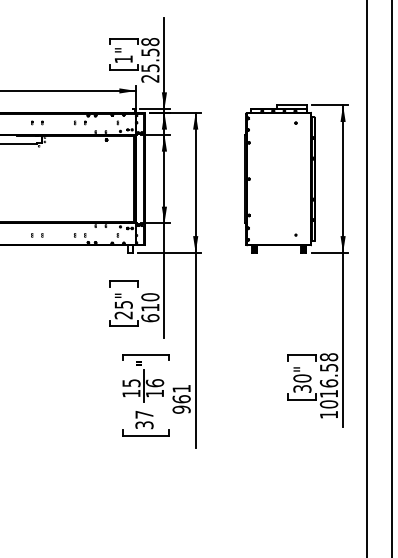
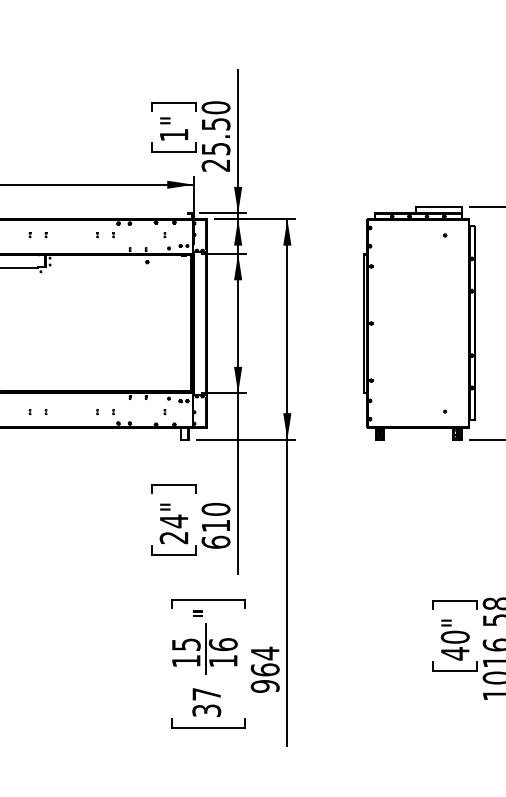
text: (150, 41) -> (216, 106), 25.58 -> 25.50
text: (123, 304) -> (173, 520), 25" -> 24"
text: (181, 388) -> (264, 653), 961 -> 964
text: (302, 388) -> (455, 653), 30" -> 40"

